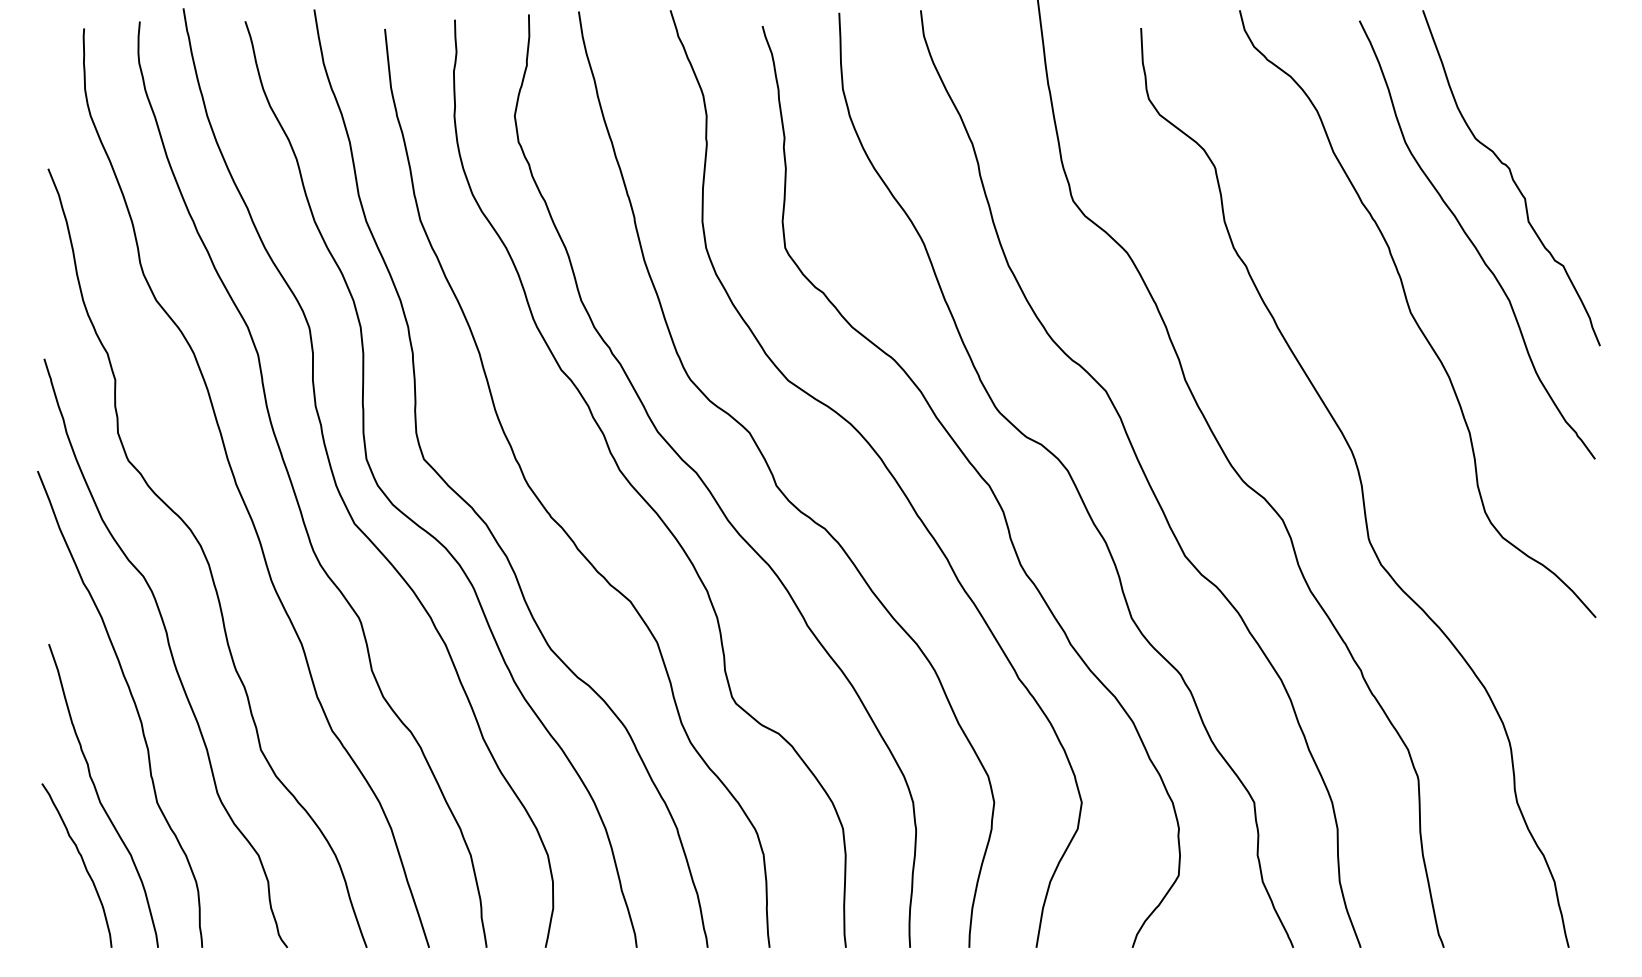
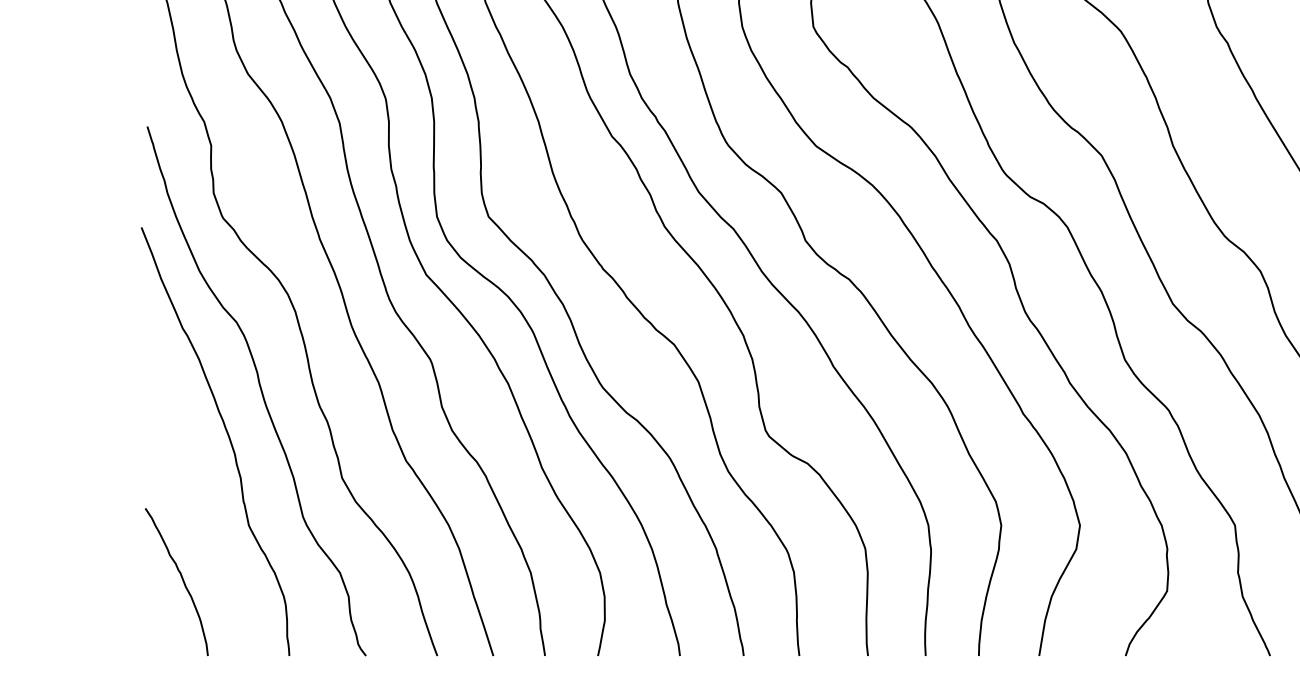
curve: (99, 796) -> (197, 519), removed

